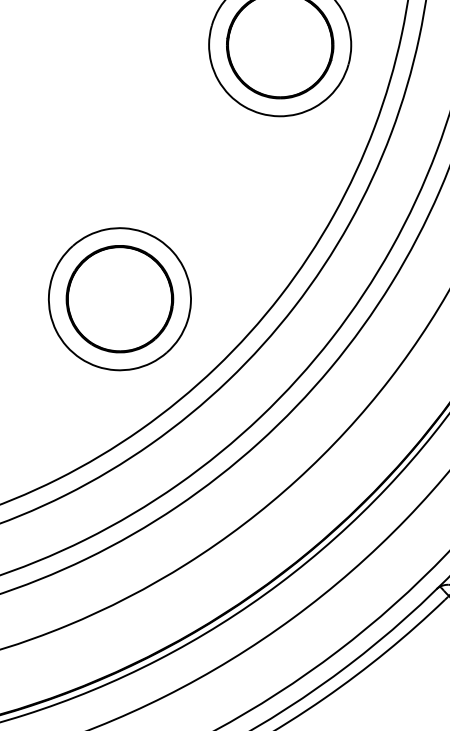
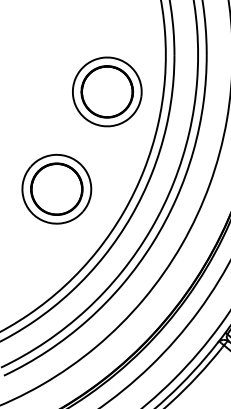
part: (119, 297) -> (56, 188), moved

